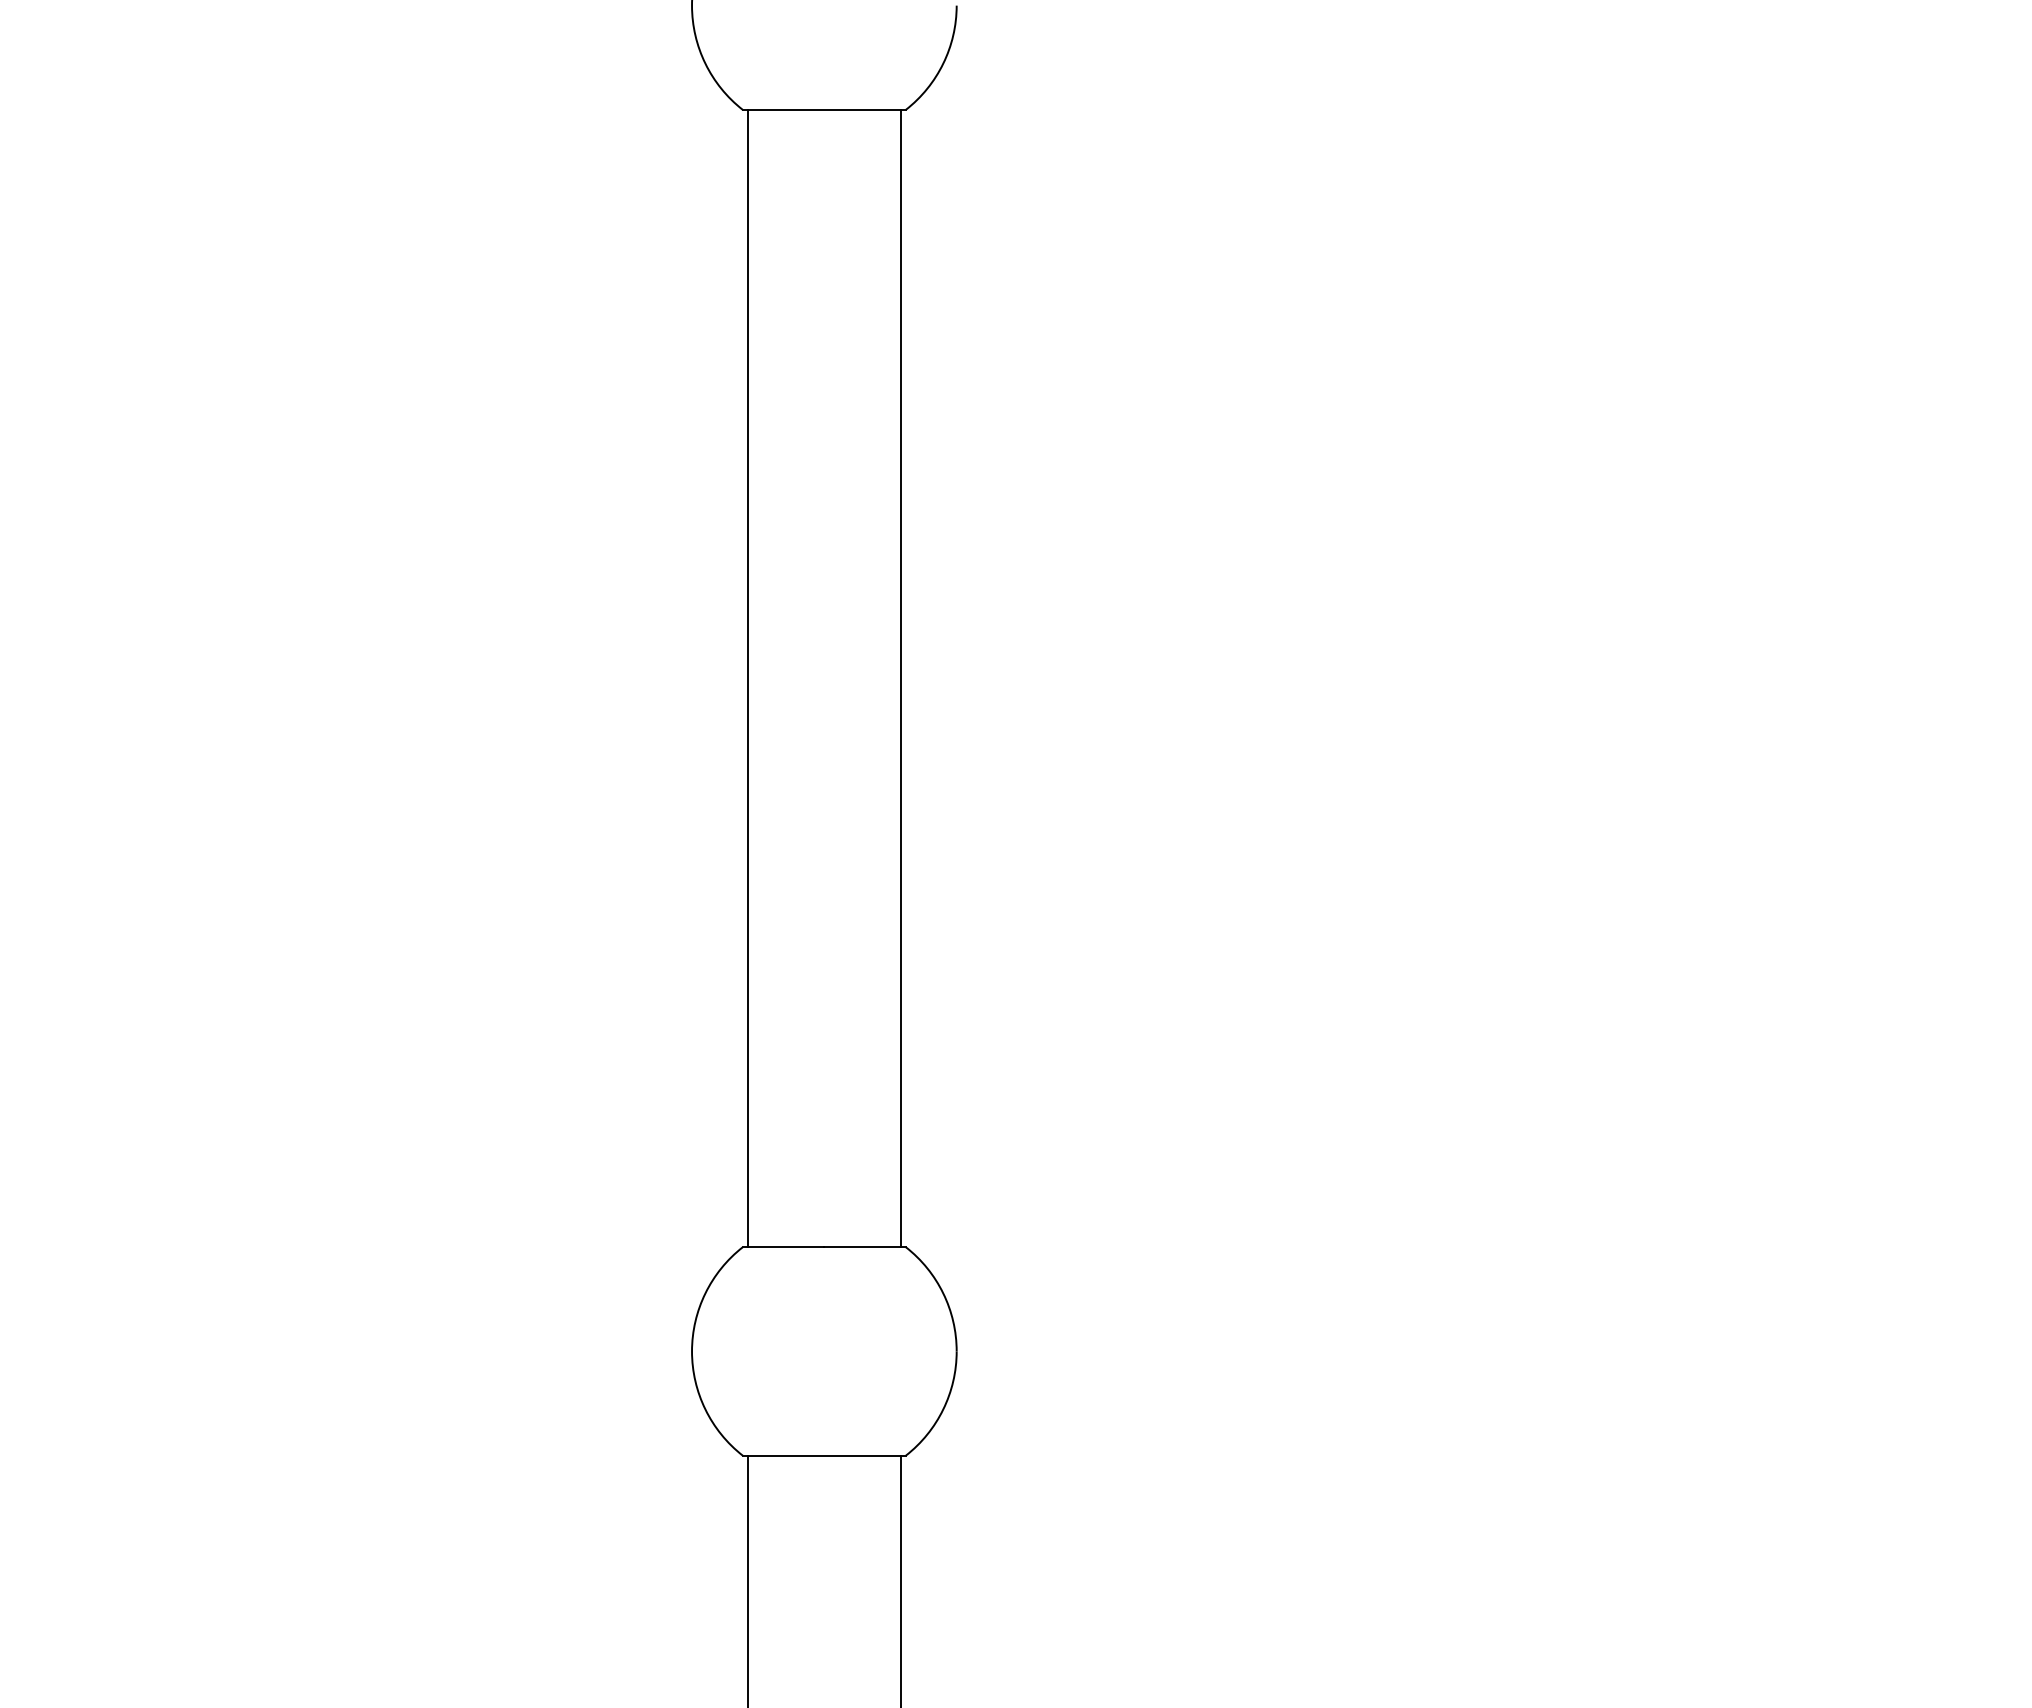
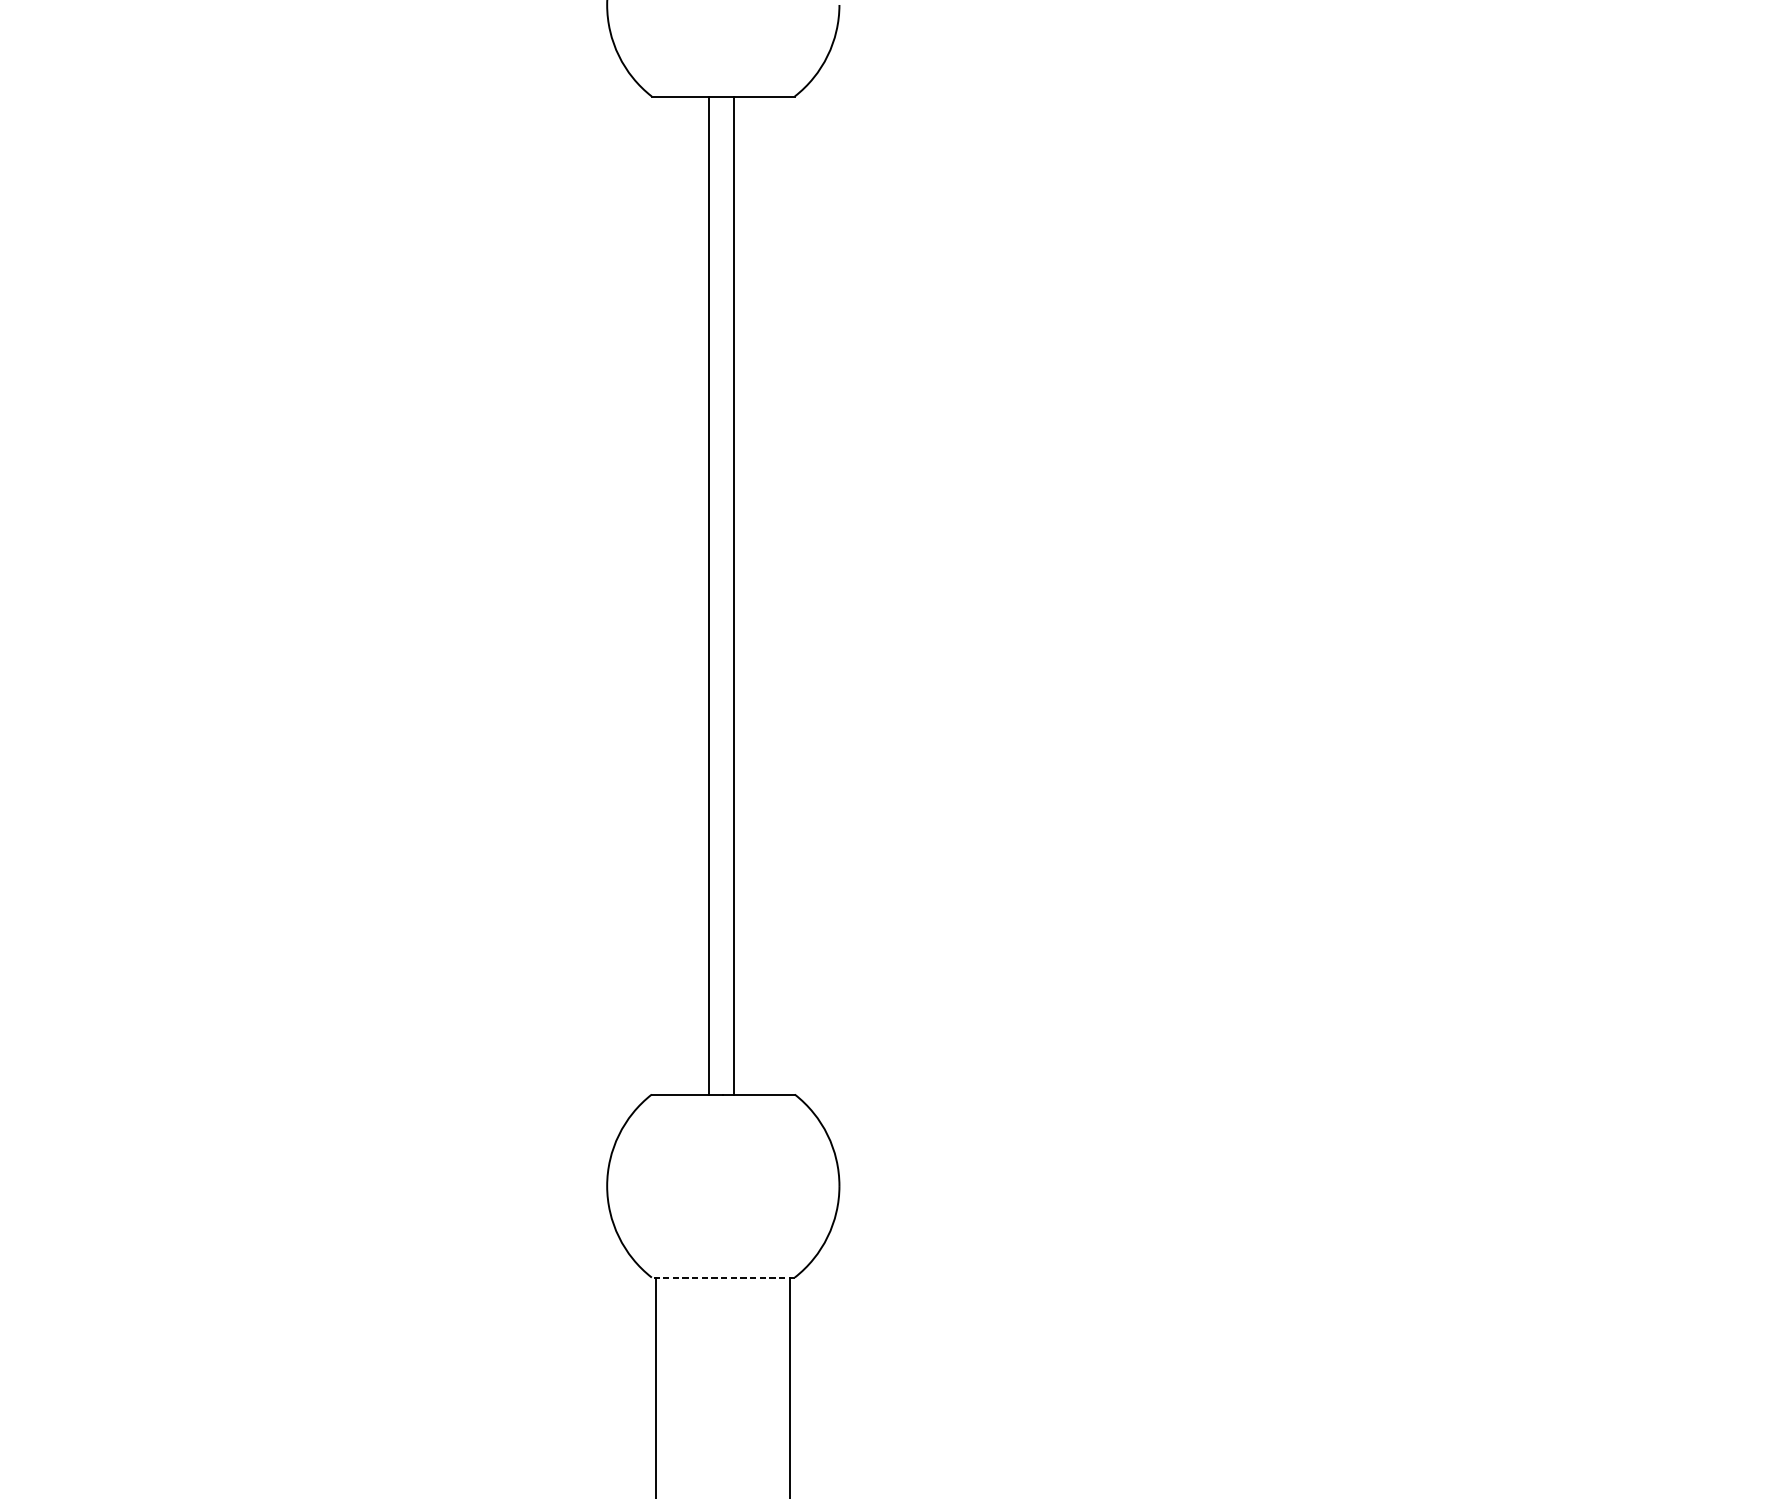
line: (748, 678) -> (709, 595), moved
line: (900, 678) -> (733, 595), moved
line: (823, 1455) -> (722, 1277), solid -> dashed

